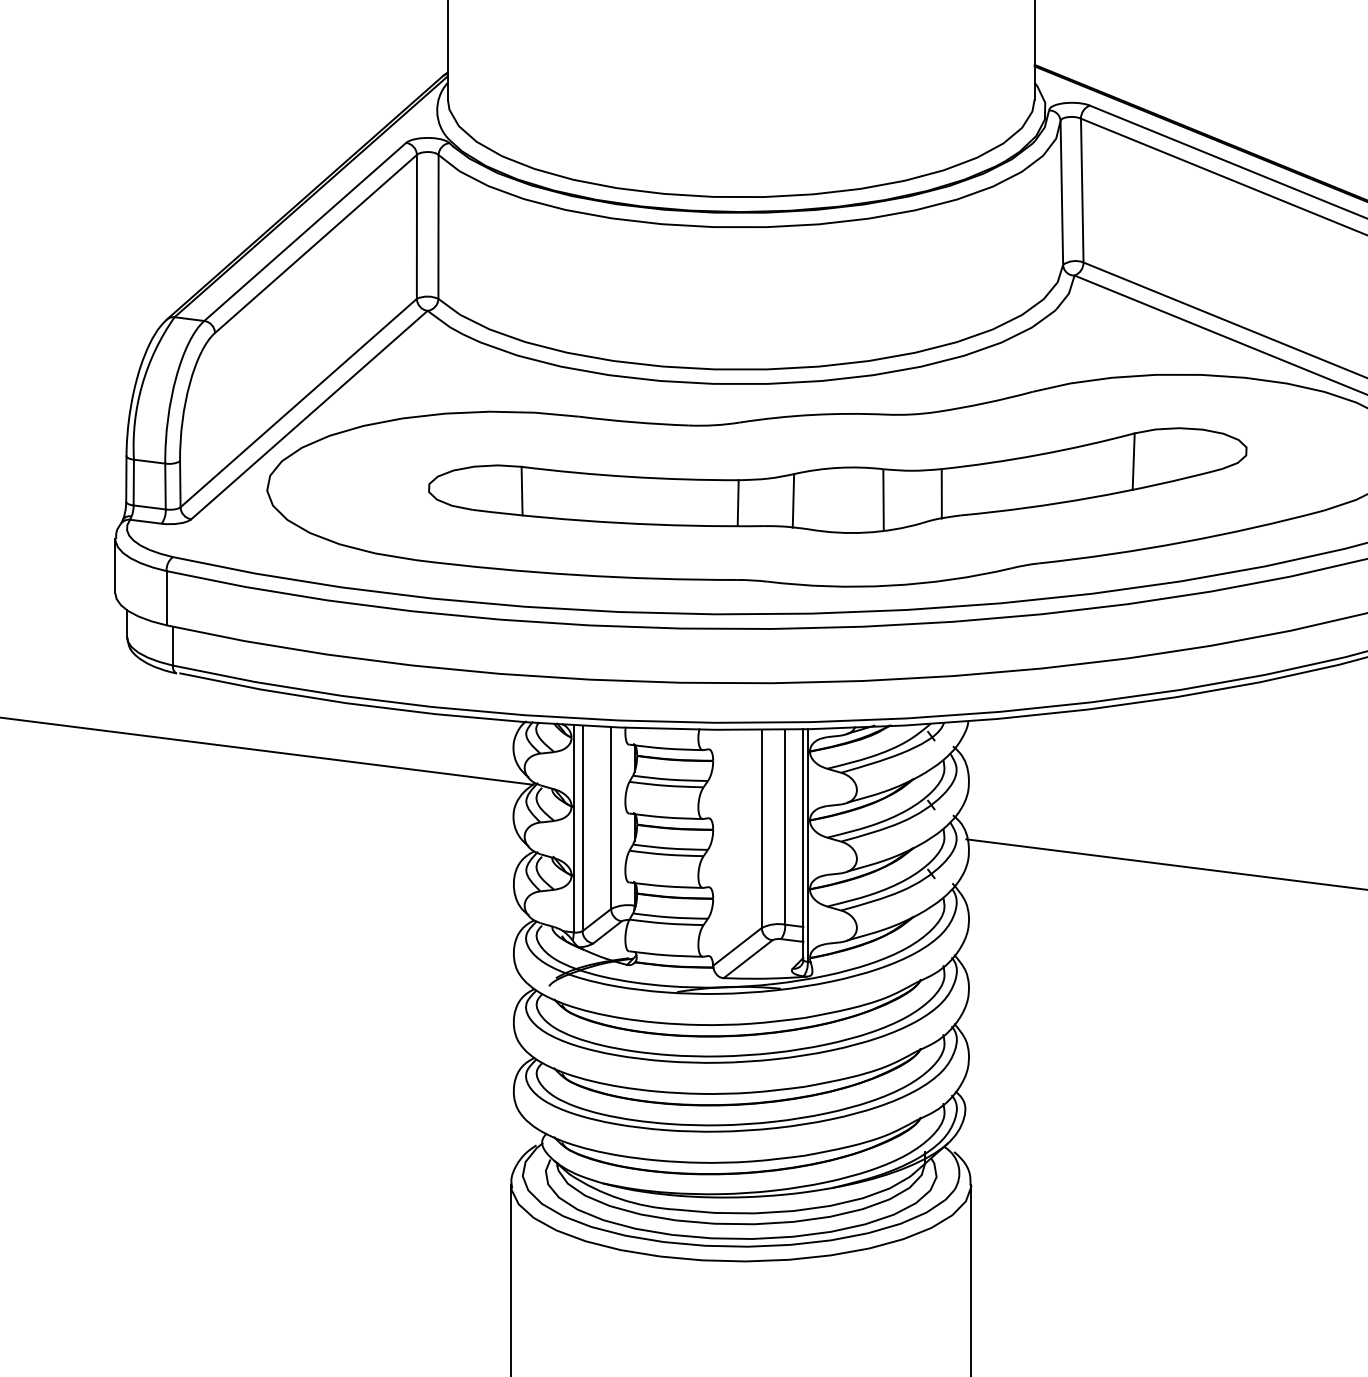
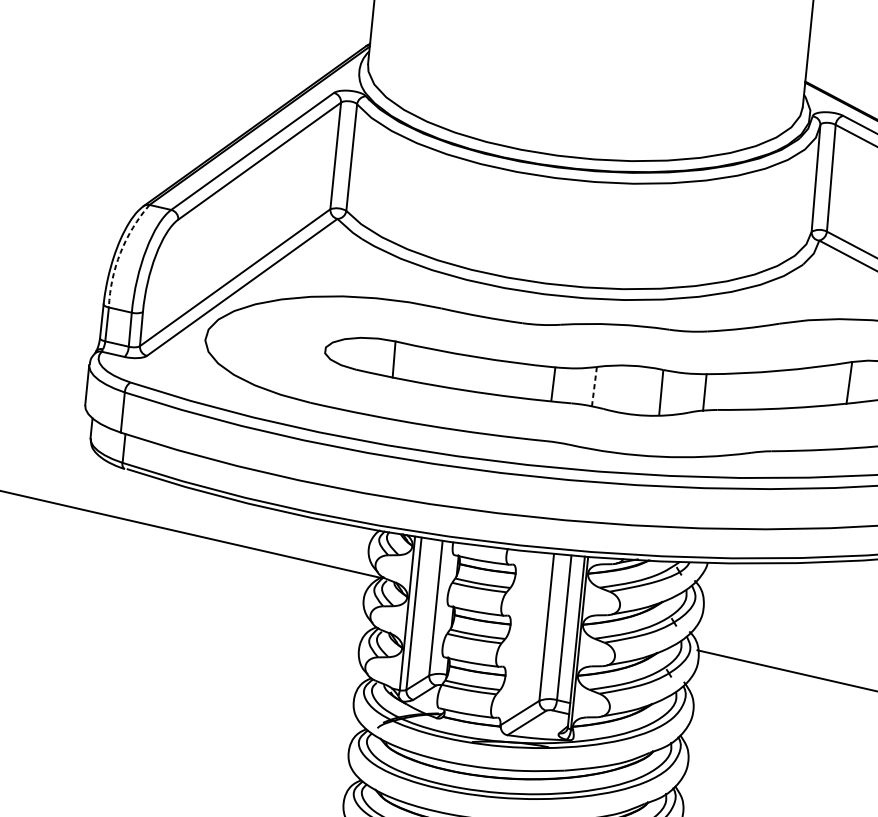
arc: (142, 385) -> (120, 253), solid -> dashed
line: (793, 500) -> (594, 386), solid -> dashed

